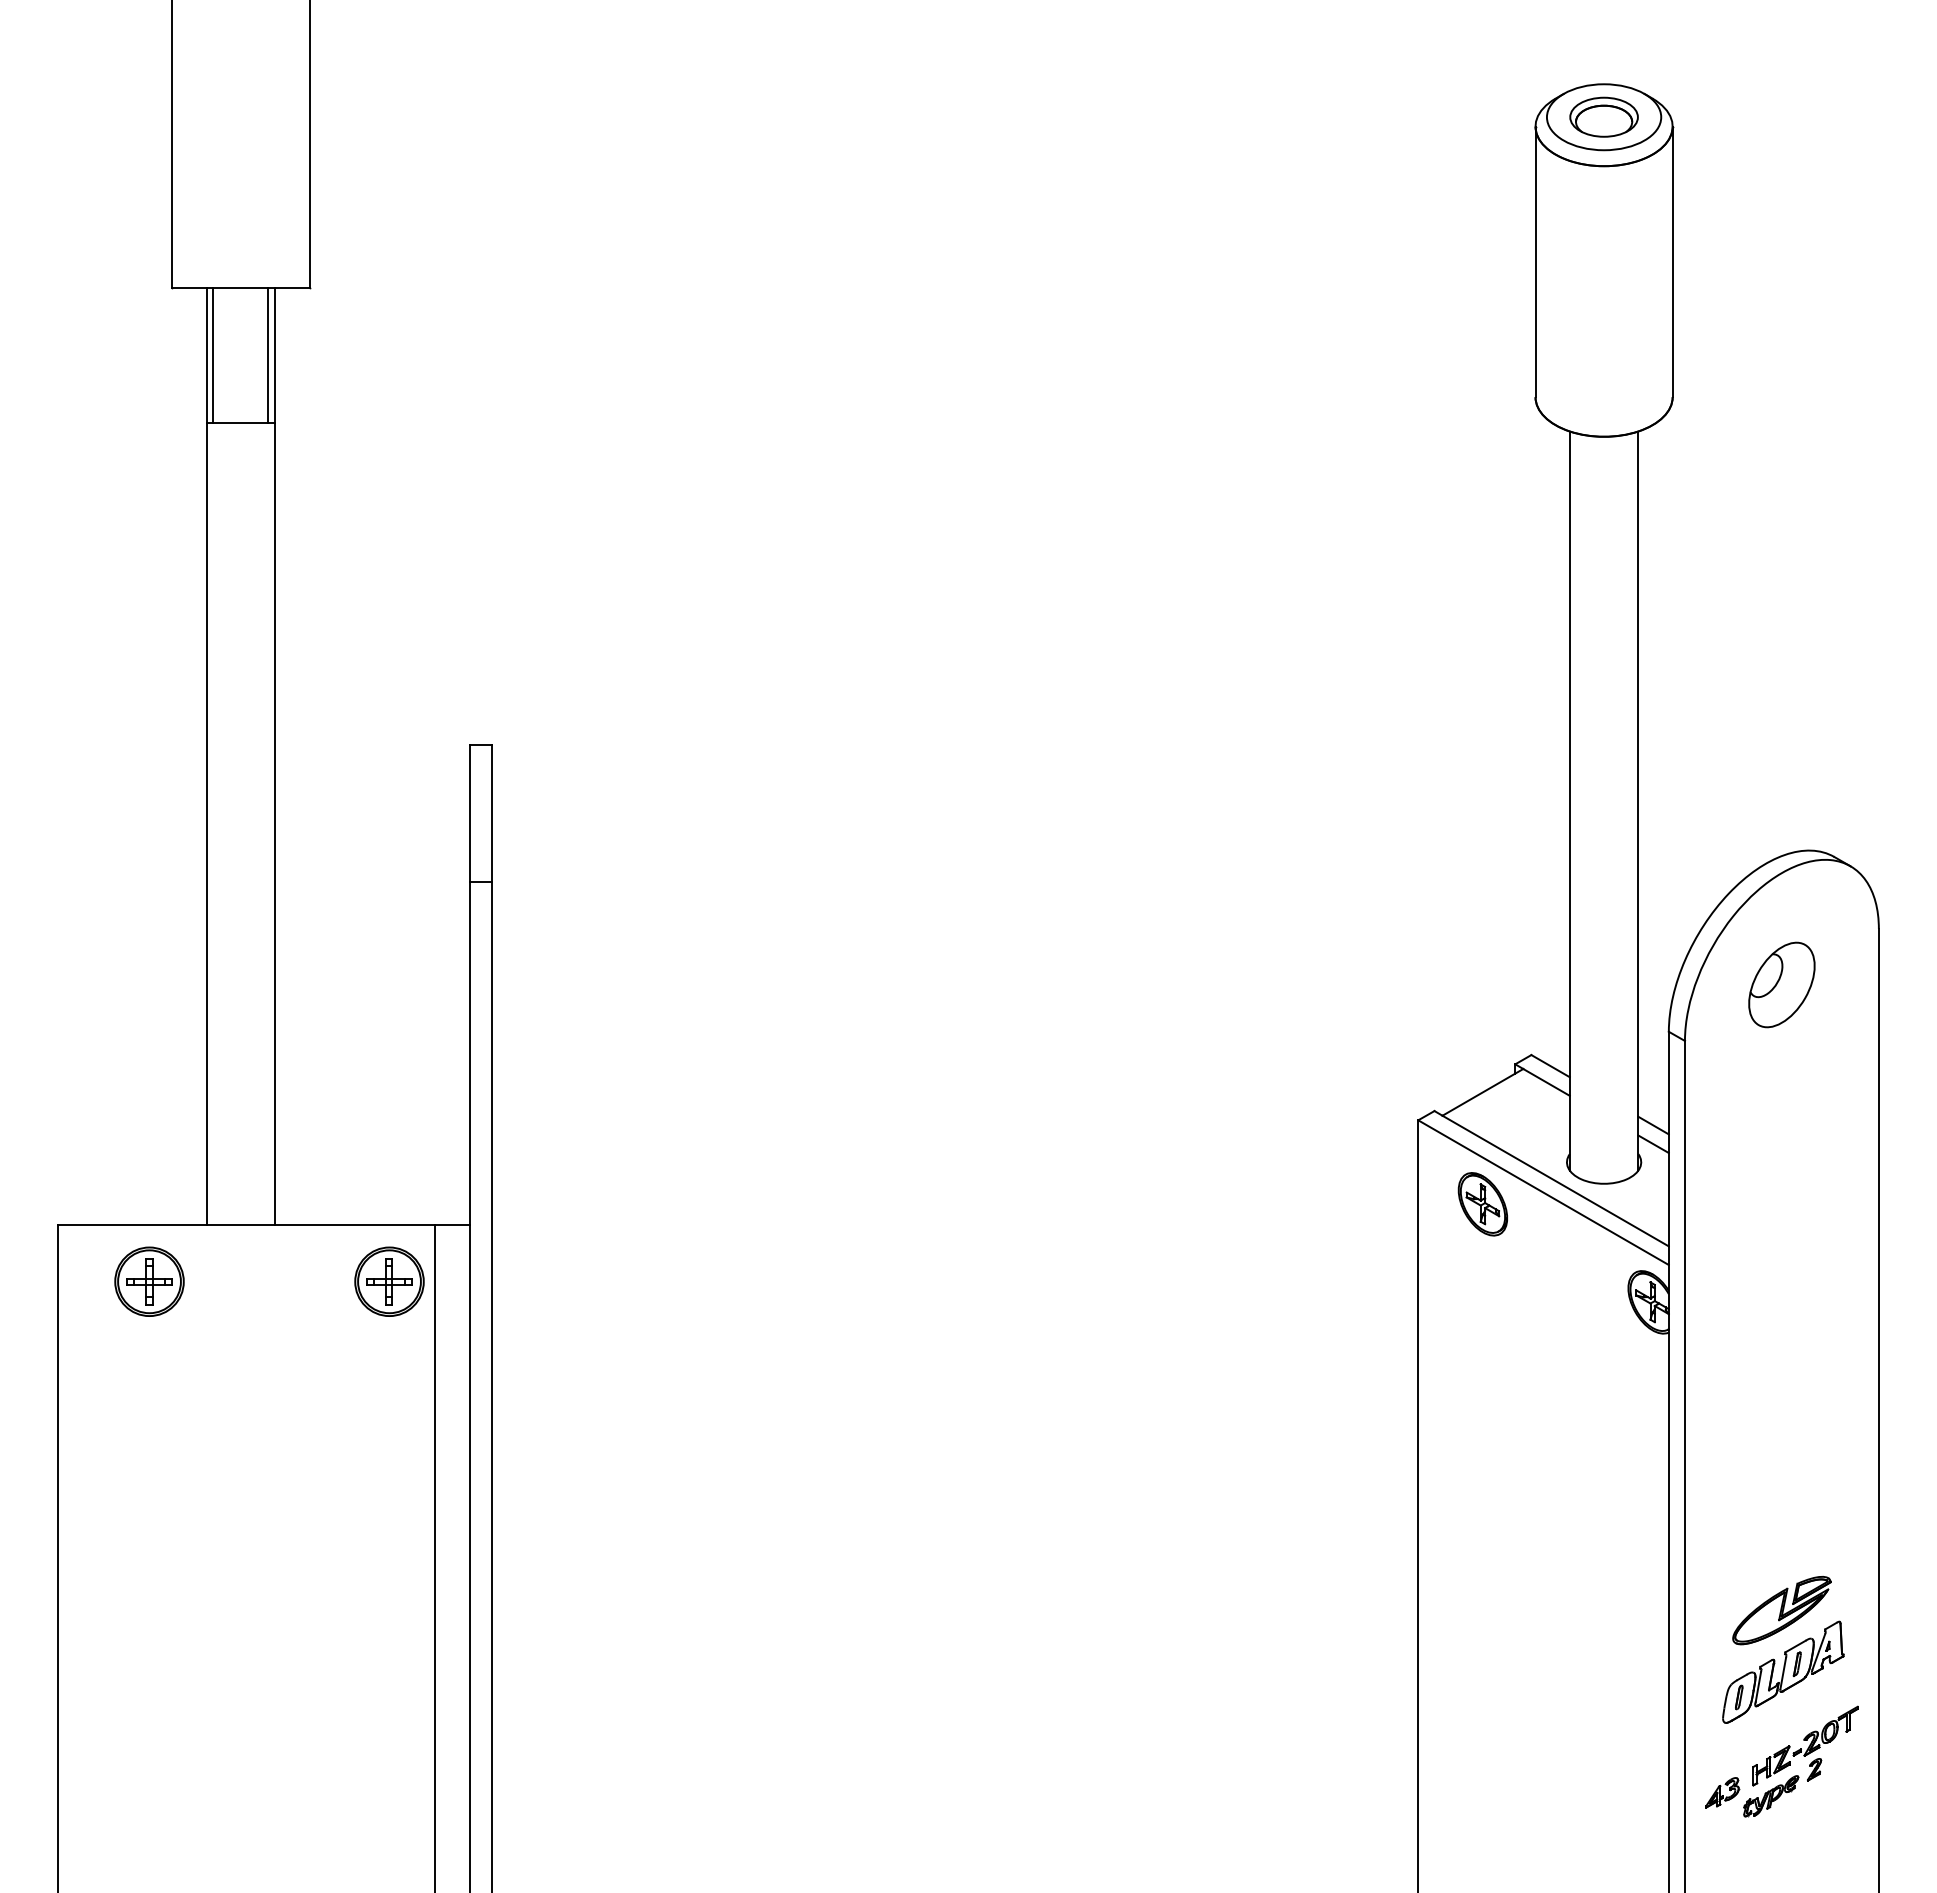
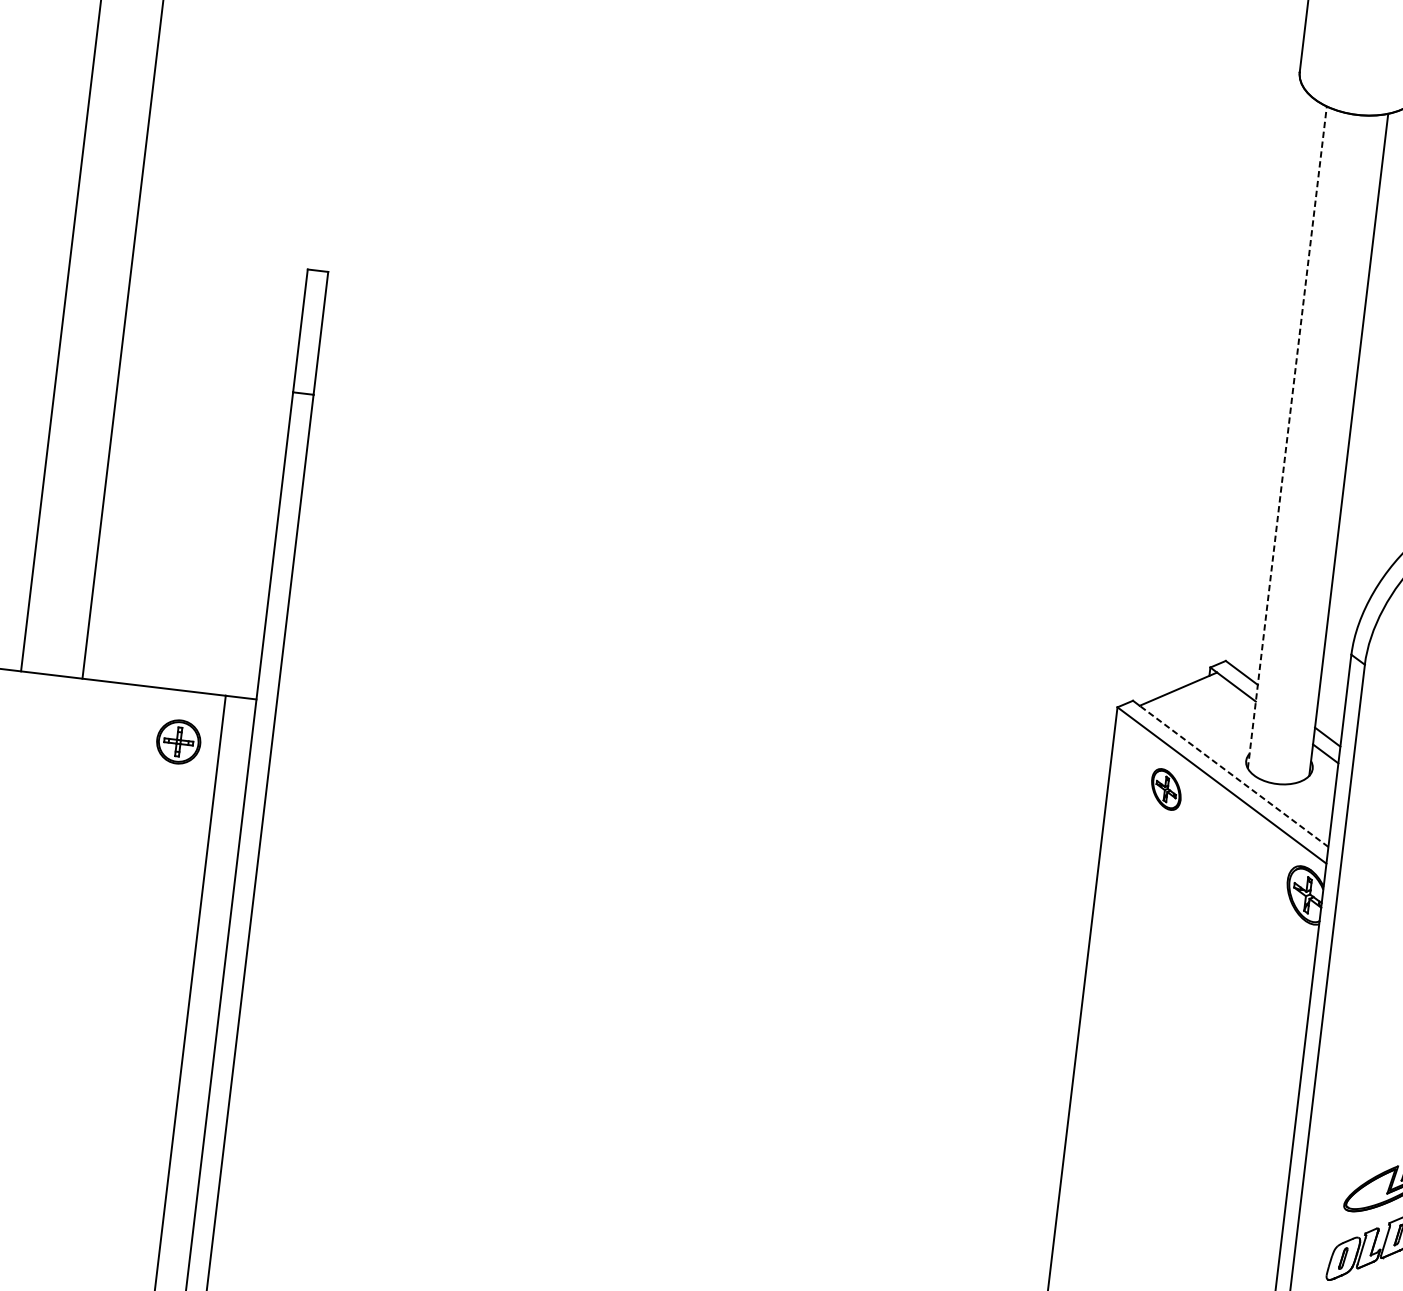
line: (1569, 801) -> (1287, 437), solid -> dashed
line: (1555, 1181) -> (1233, 776), solid -> dashed
part: (1482, 1204) -> (1166, 789), size x0.7
part: (389, 1281) -> (178, 741), size x0.7

